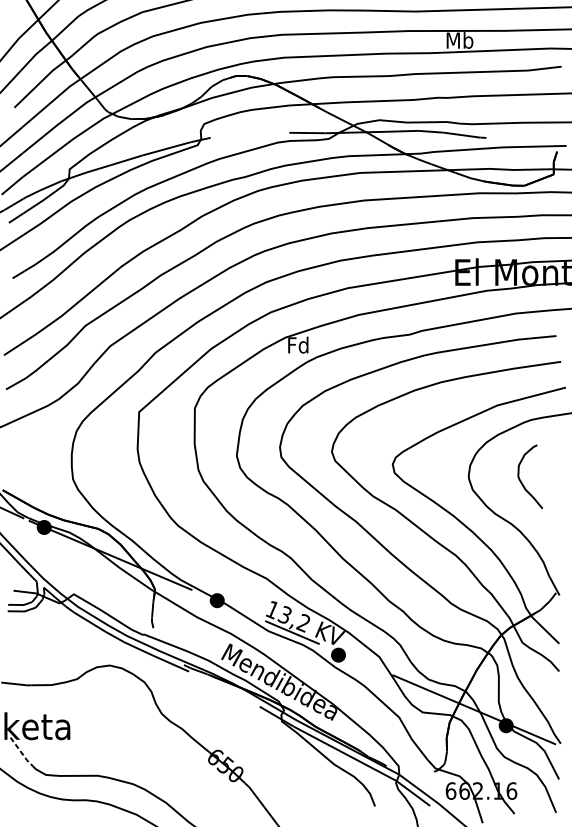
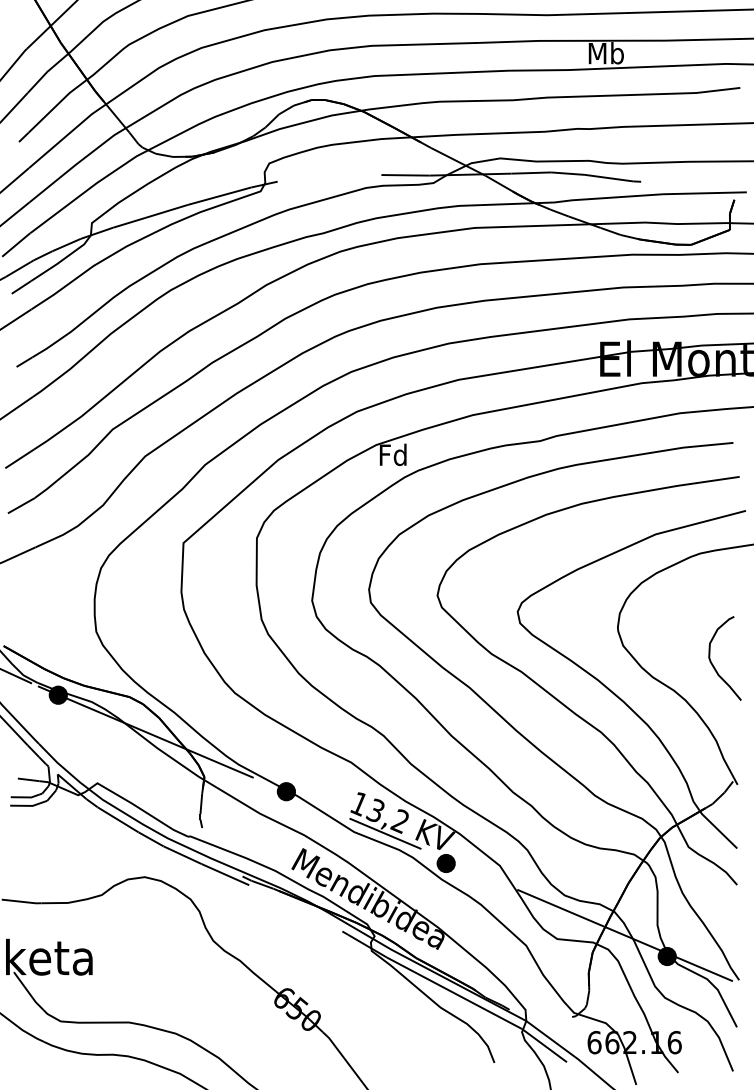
curve: (521, 481) -> (713, 664), moved
line: (21, 753) -> (28, 992), dashed -> solid

